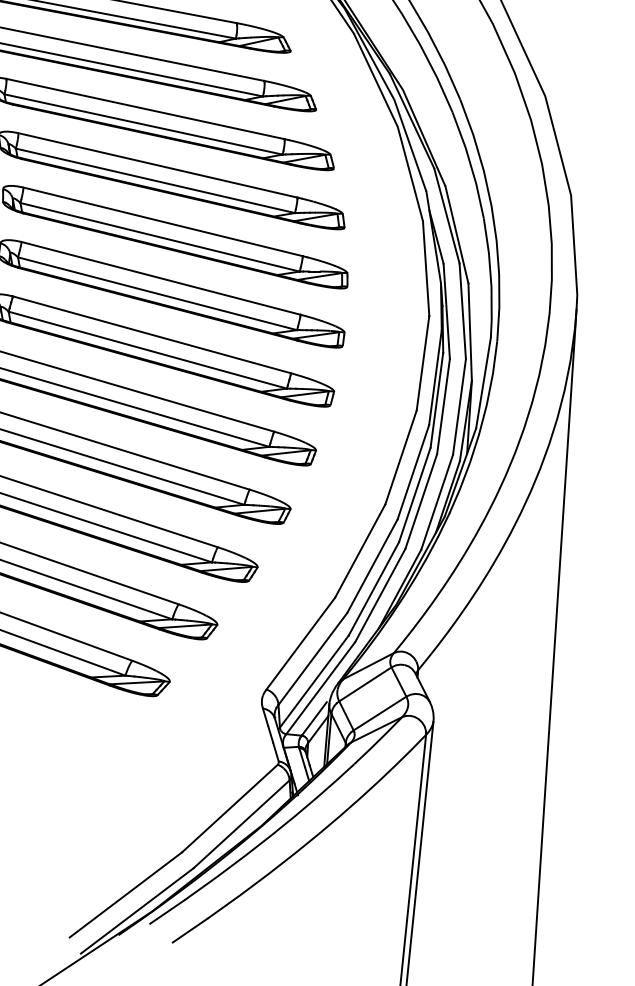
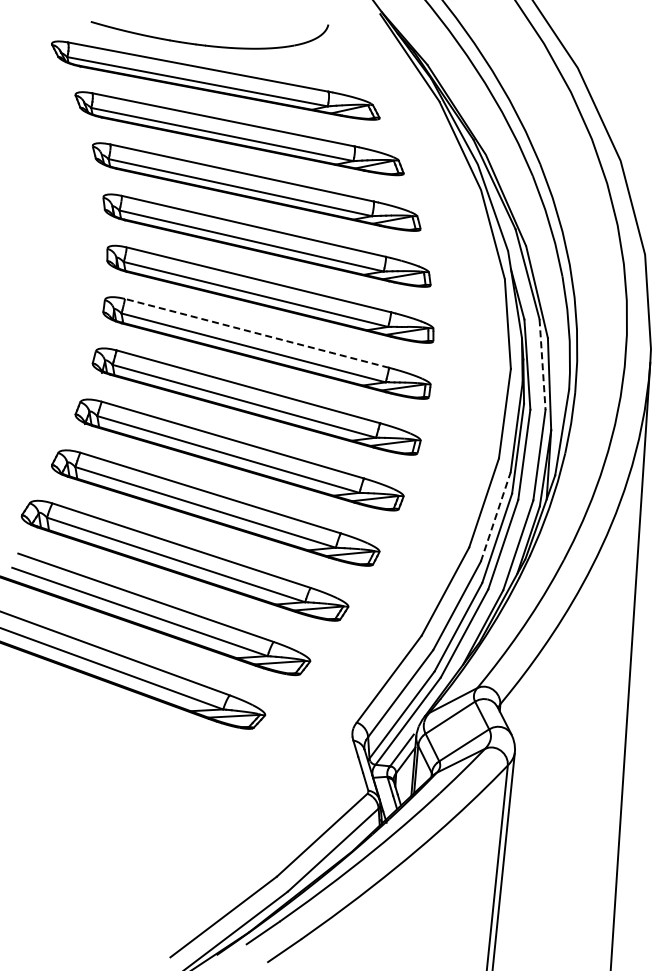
line: (160, 278) -> (256, 333), solid -> dashed
line: (462, 312) -> (542, 365), solid -> dashed
line: (413, 471) -> (495, 516), solid -> dashed

